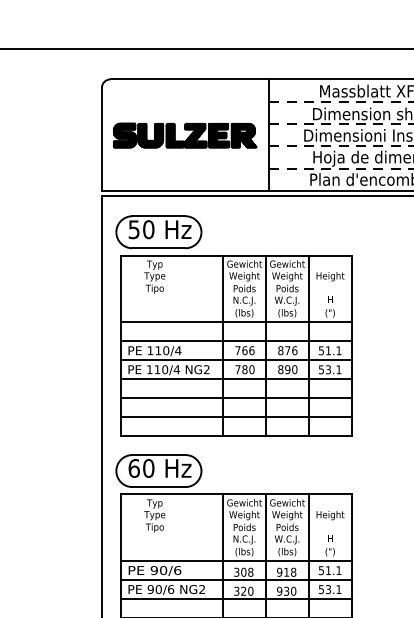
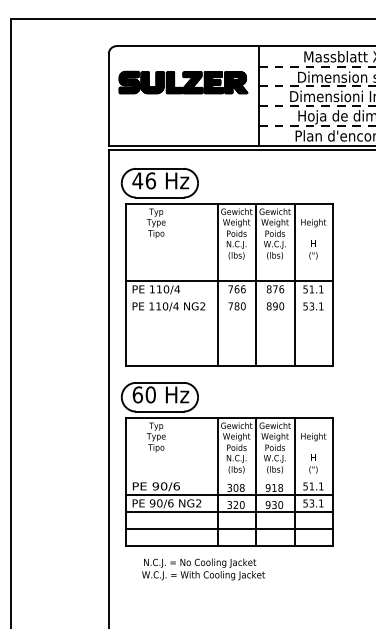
part: (185, 135) -> (183, 82), moved
text: (140, 229) -> (143, 180), 50 -> 46
line: (235, 321) -> (228, 263), removed
line: (235, 359) -> (228, 297), removed
line: (235, 378) -> (228, 314), removed
line: (235, 397) -> (228, 331), removed
line: (235, 416) -> (228, 348), removed
line: (235, 560) -> (228, 477), removed

